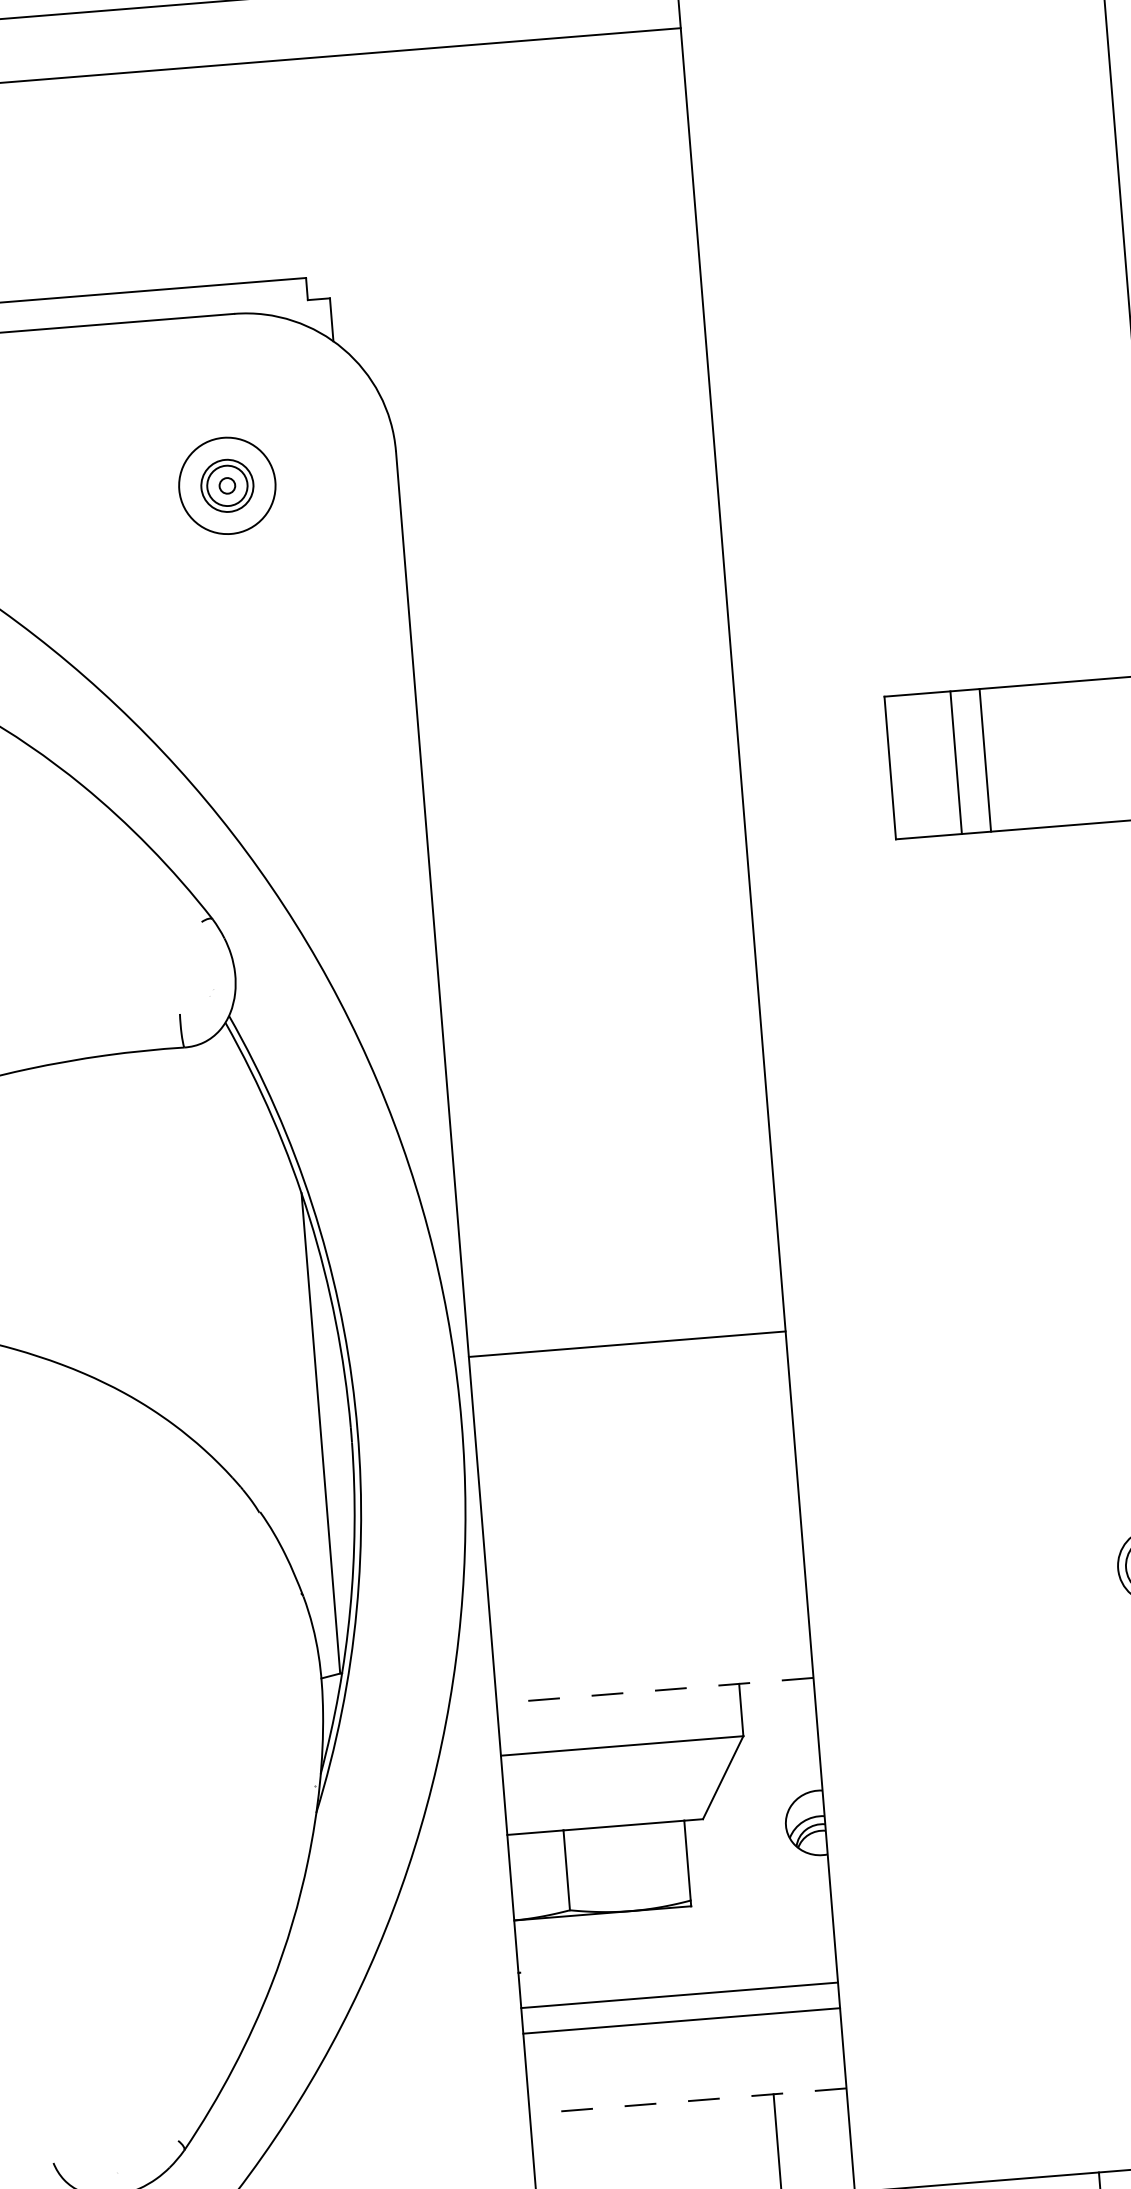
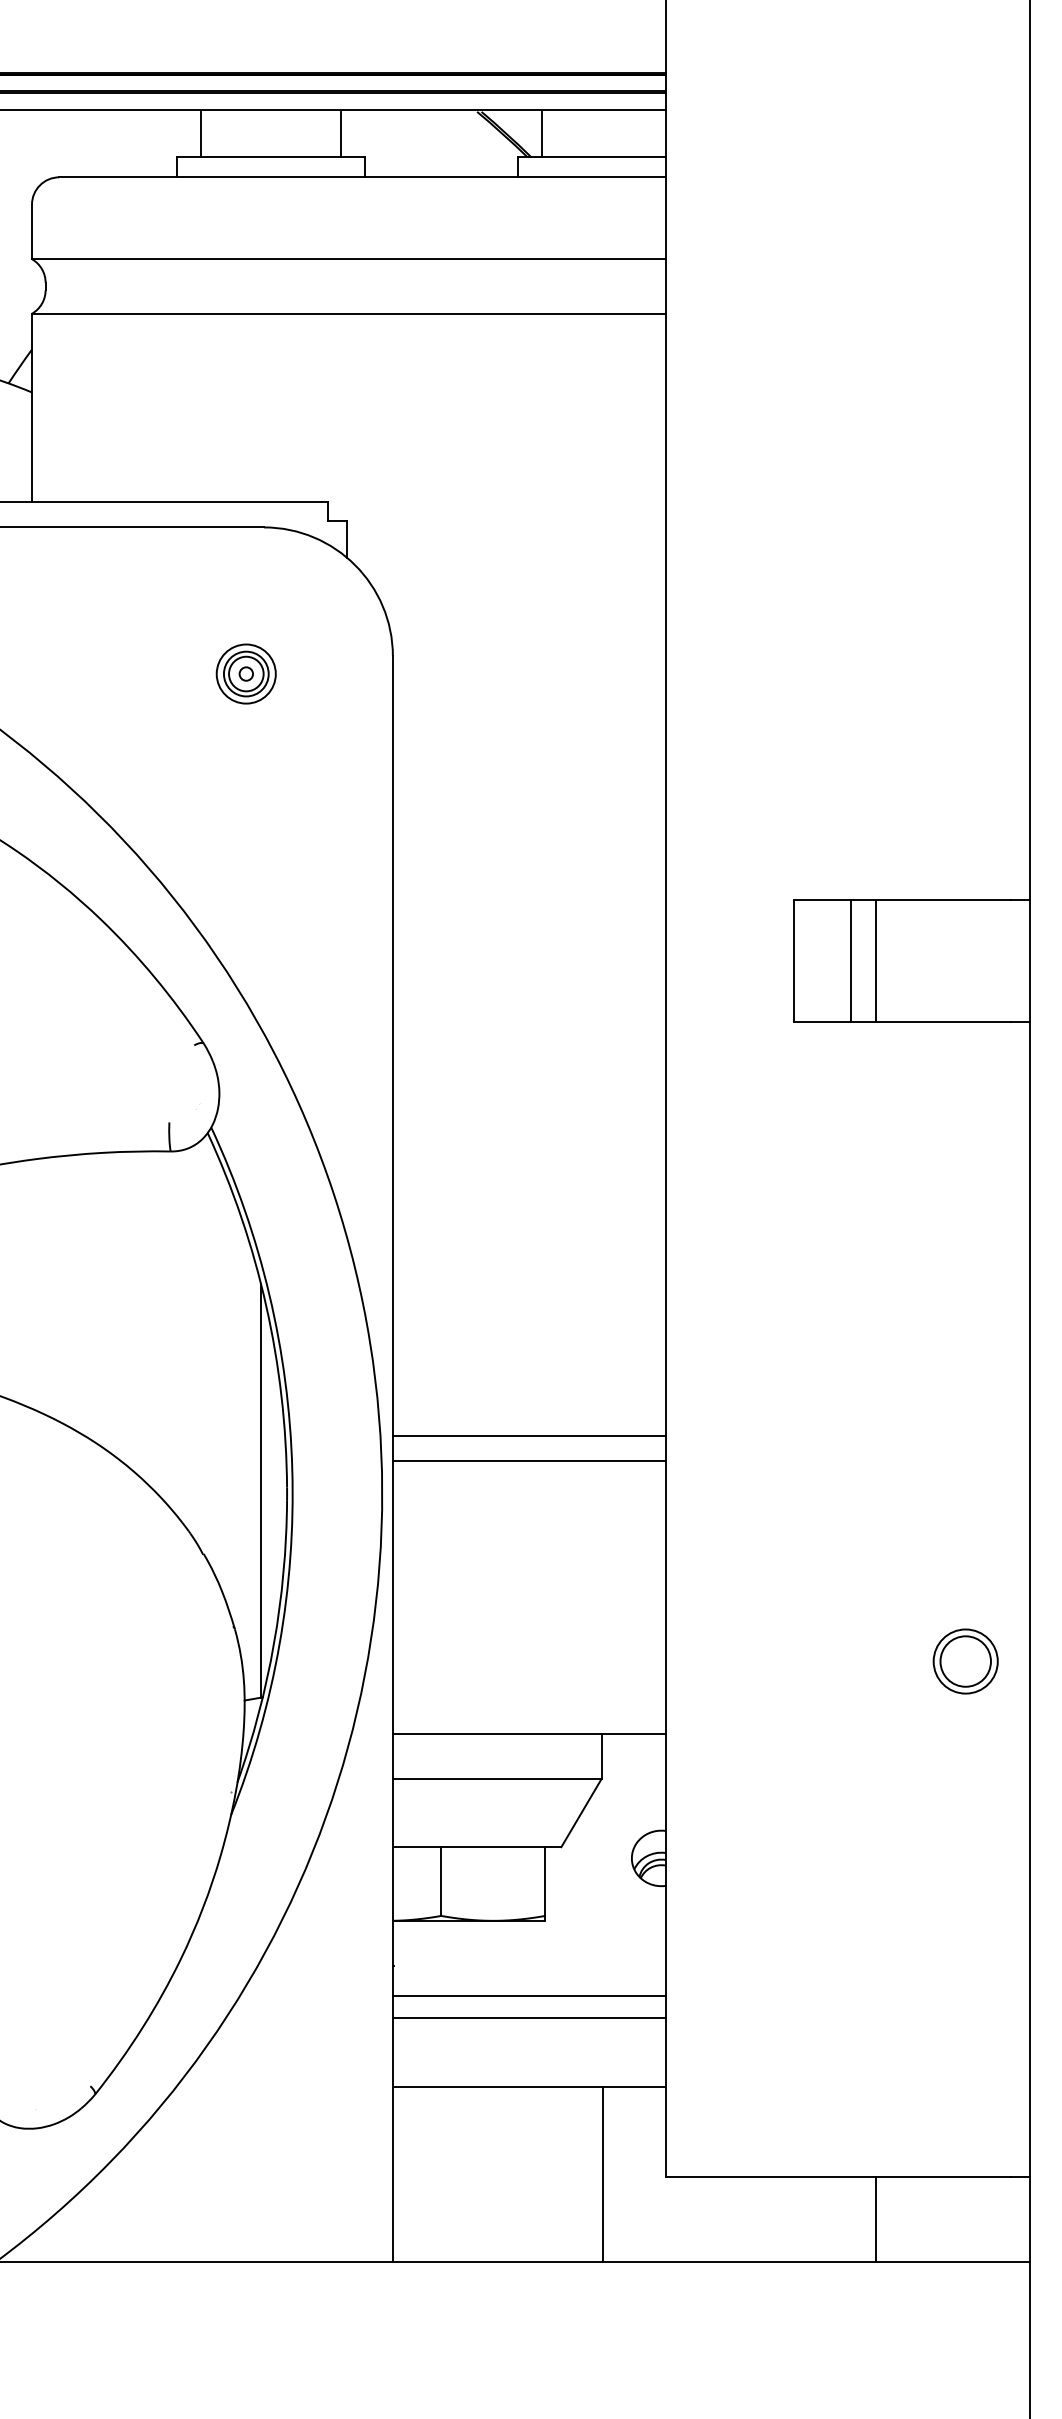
circle: (226, 485) -> (245, 673), size x0.71
line: (628, 1374) -> (528, 1461), added
line: (654, 1690) -> (528, 1733), dashed -> solid
line: (687, 2101) -> (528, 2087), dashed -> solid

